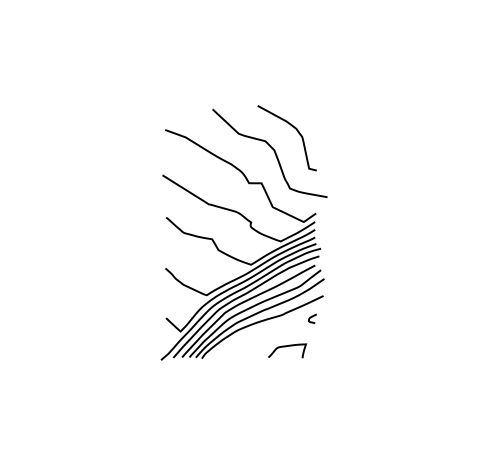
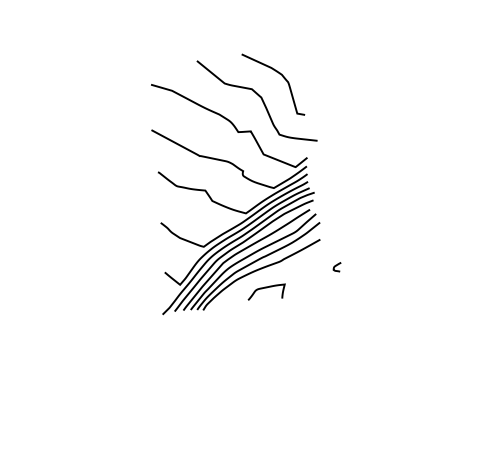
curve: (311, 318) -> (336, 267), moved
curve: (286, 347) -> (265, 288), moved

